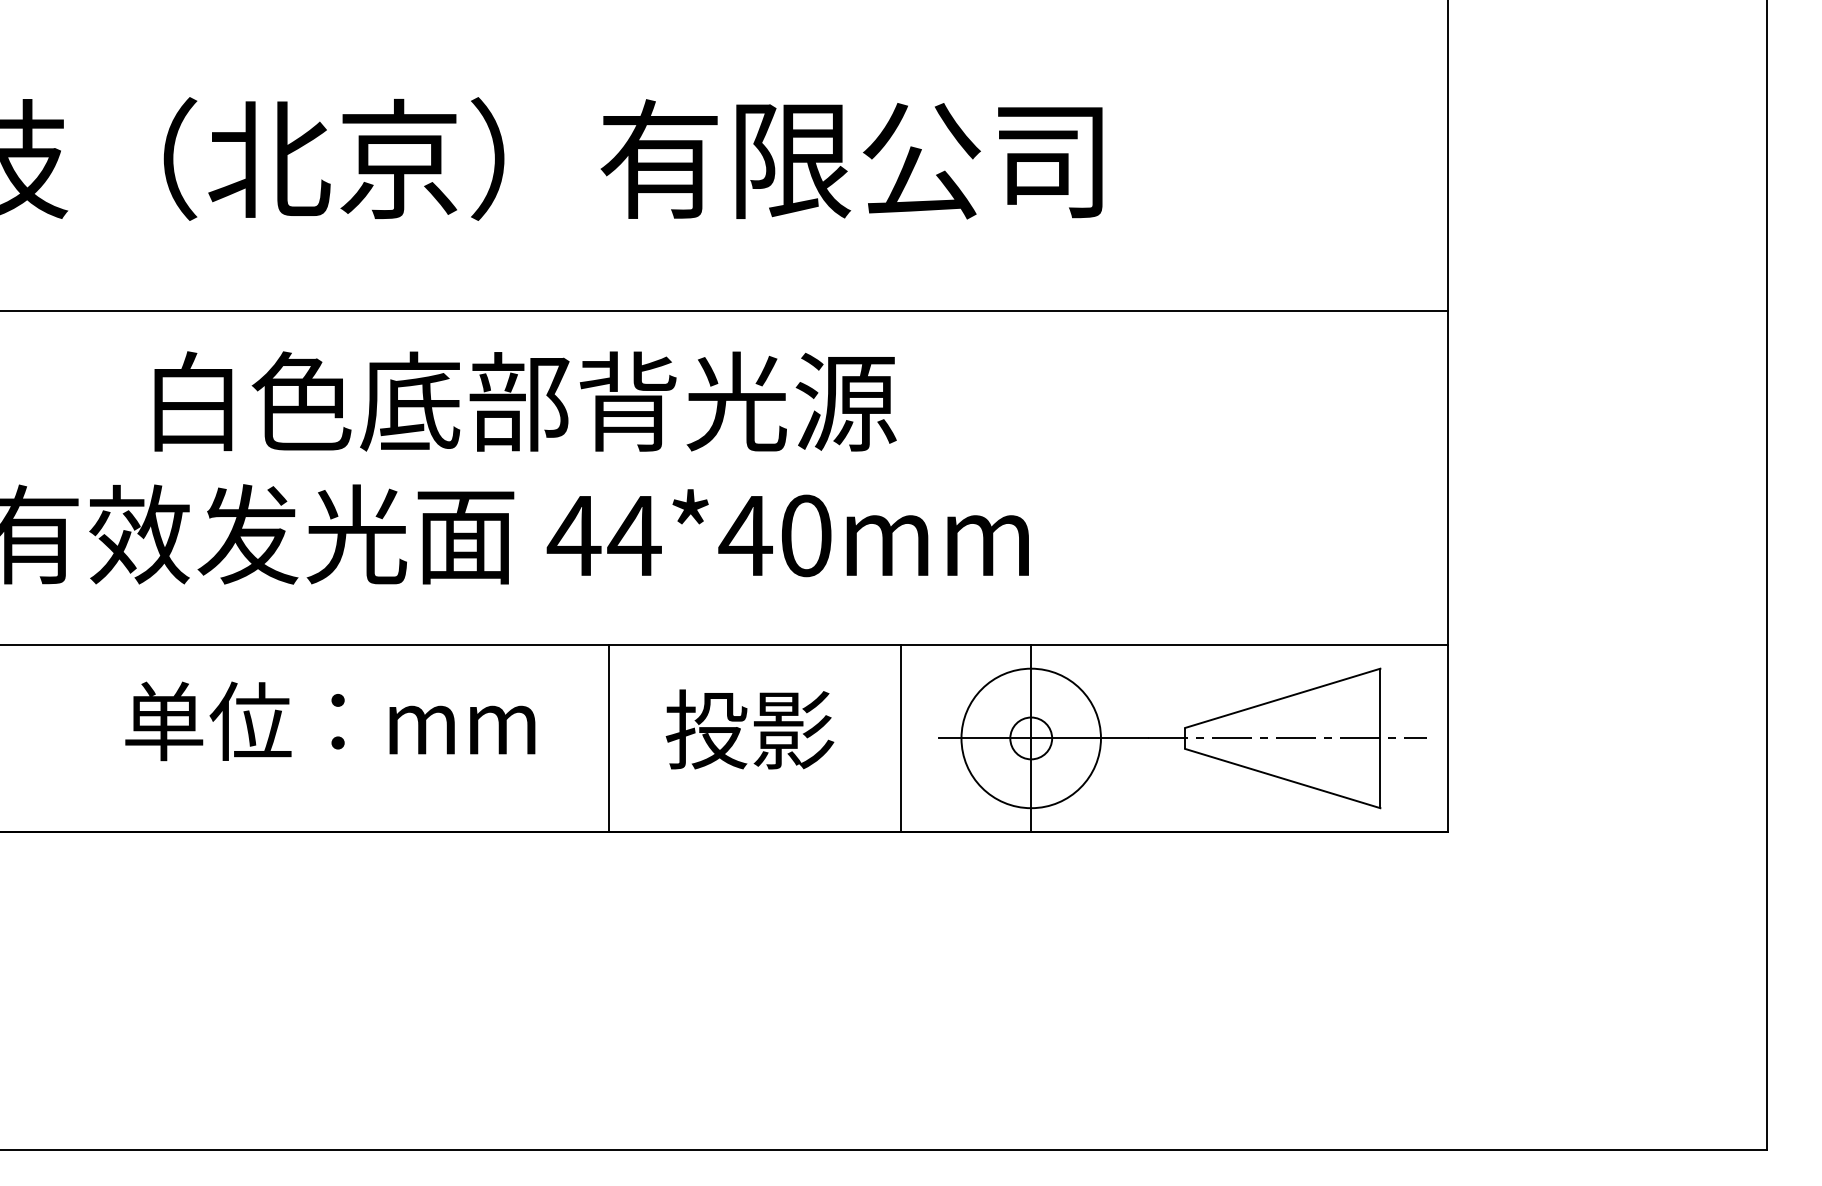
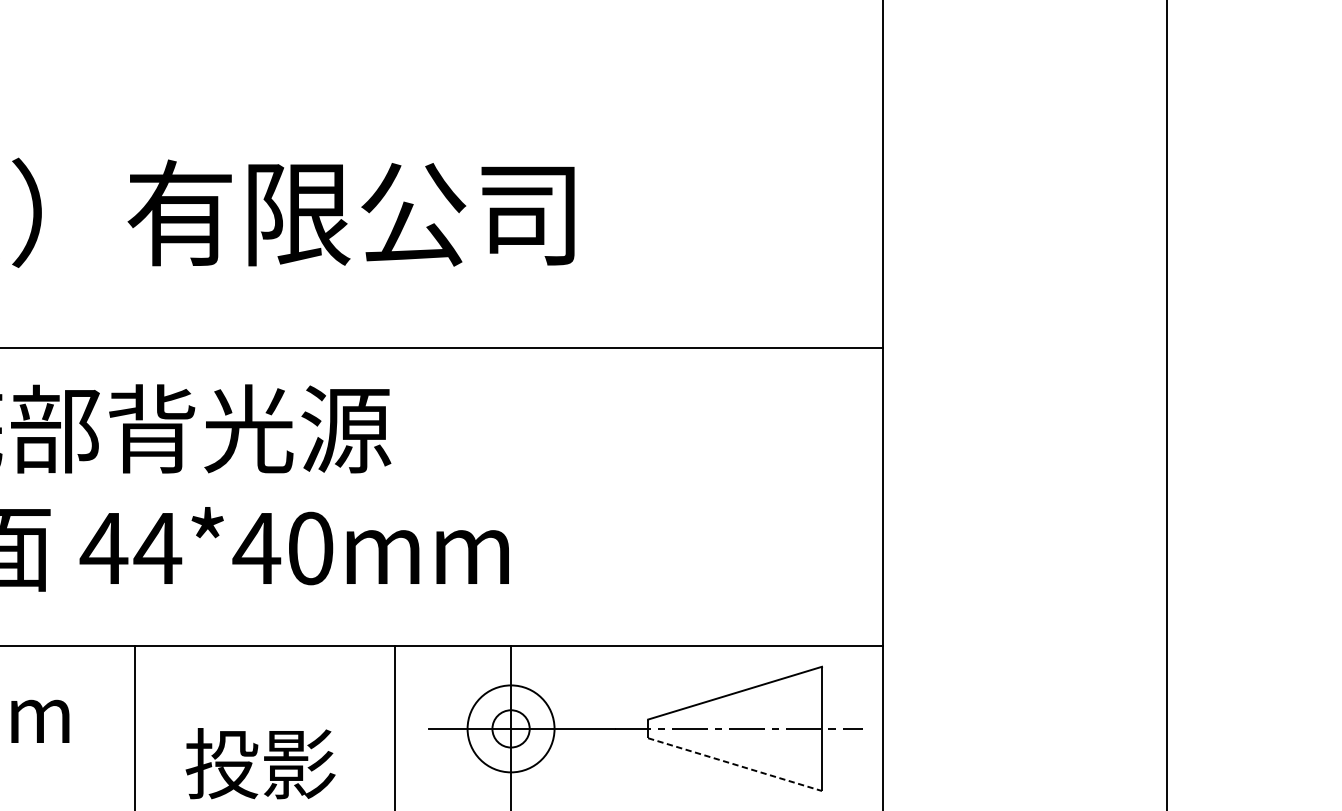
text: (749, 729) -> (260, 763), moved
circle: (1030, 738) -> (510, 728), size x0.7
line: (1283, 778) -> (735, 764), solid -> dashed

